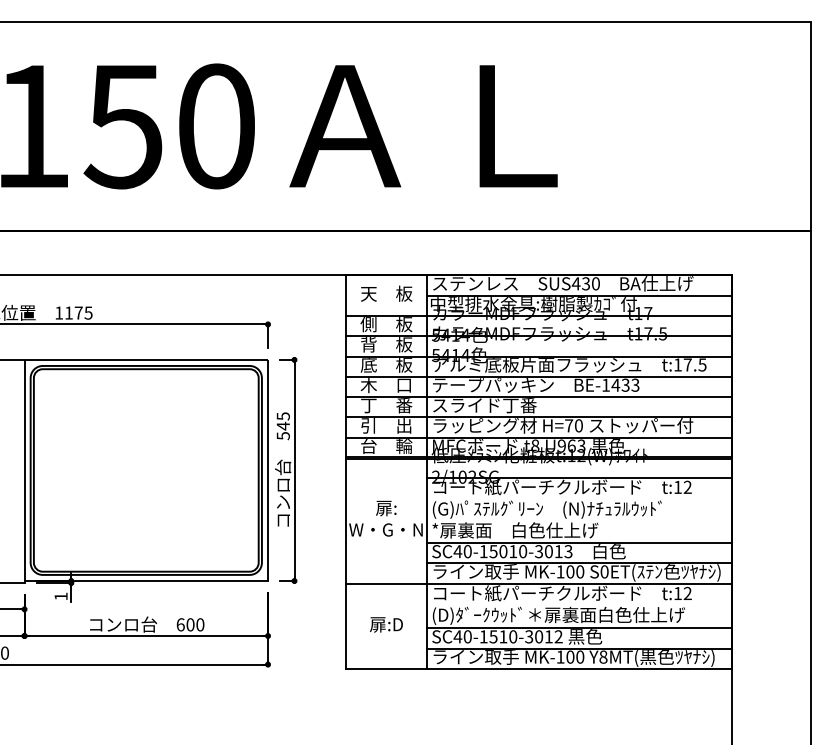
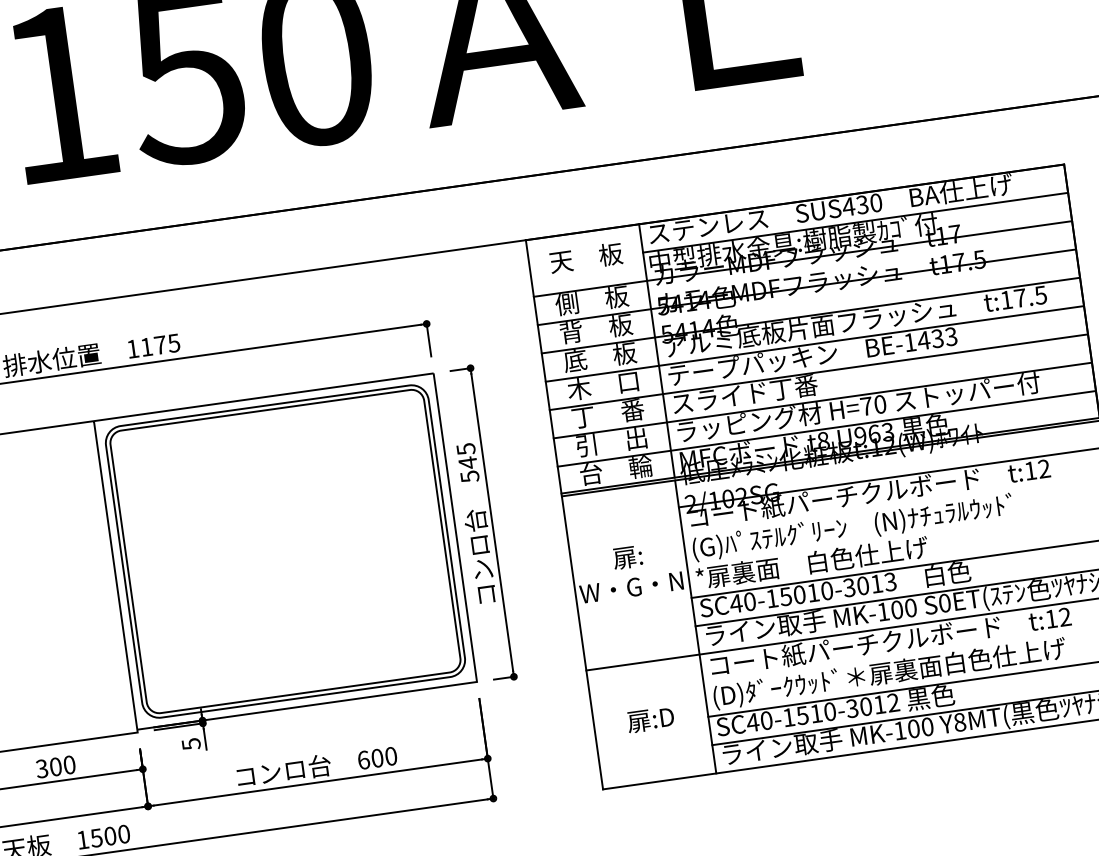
text: (60, 596) -> (190, 744), 1 -> 5

